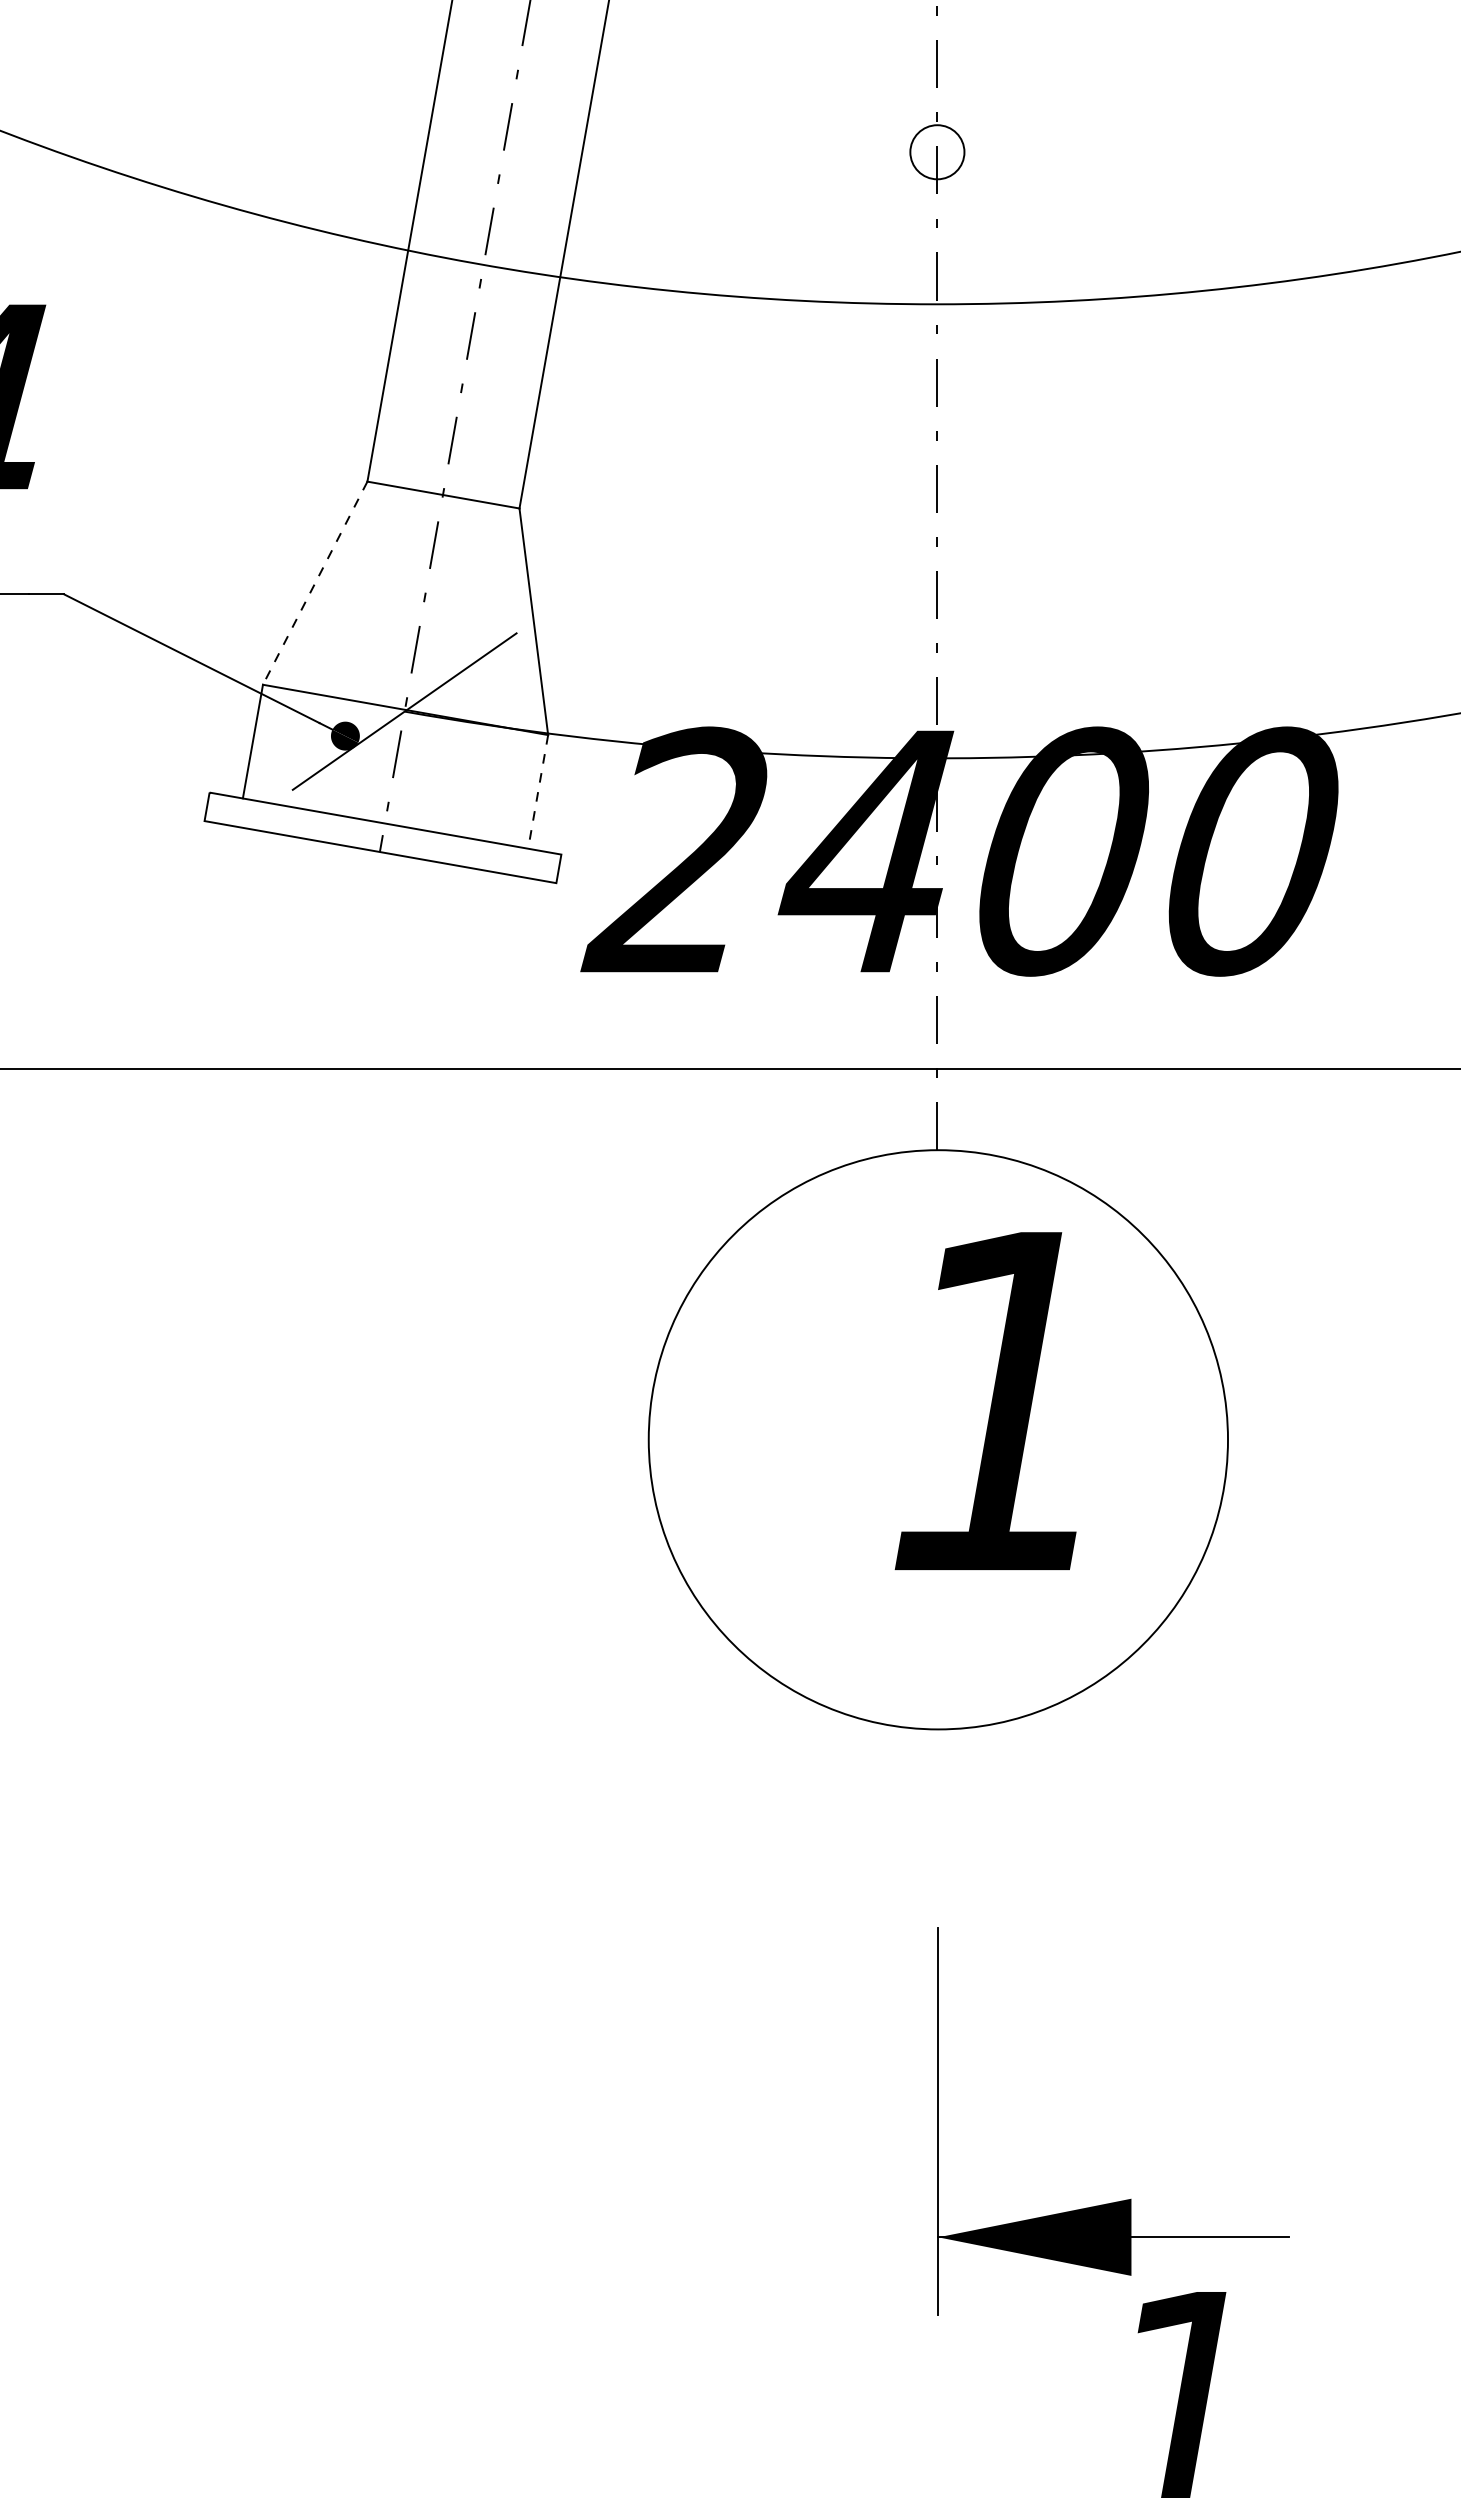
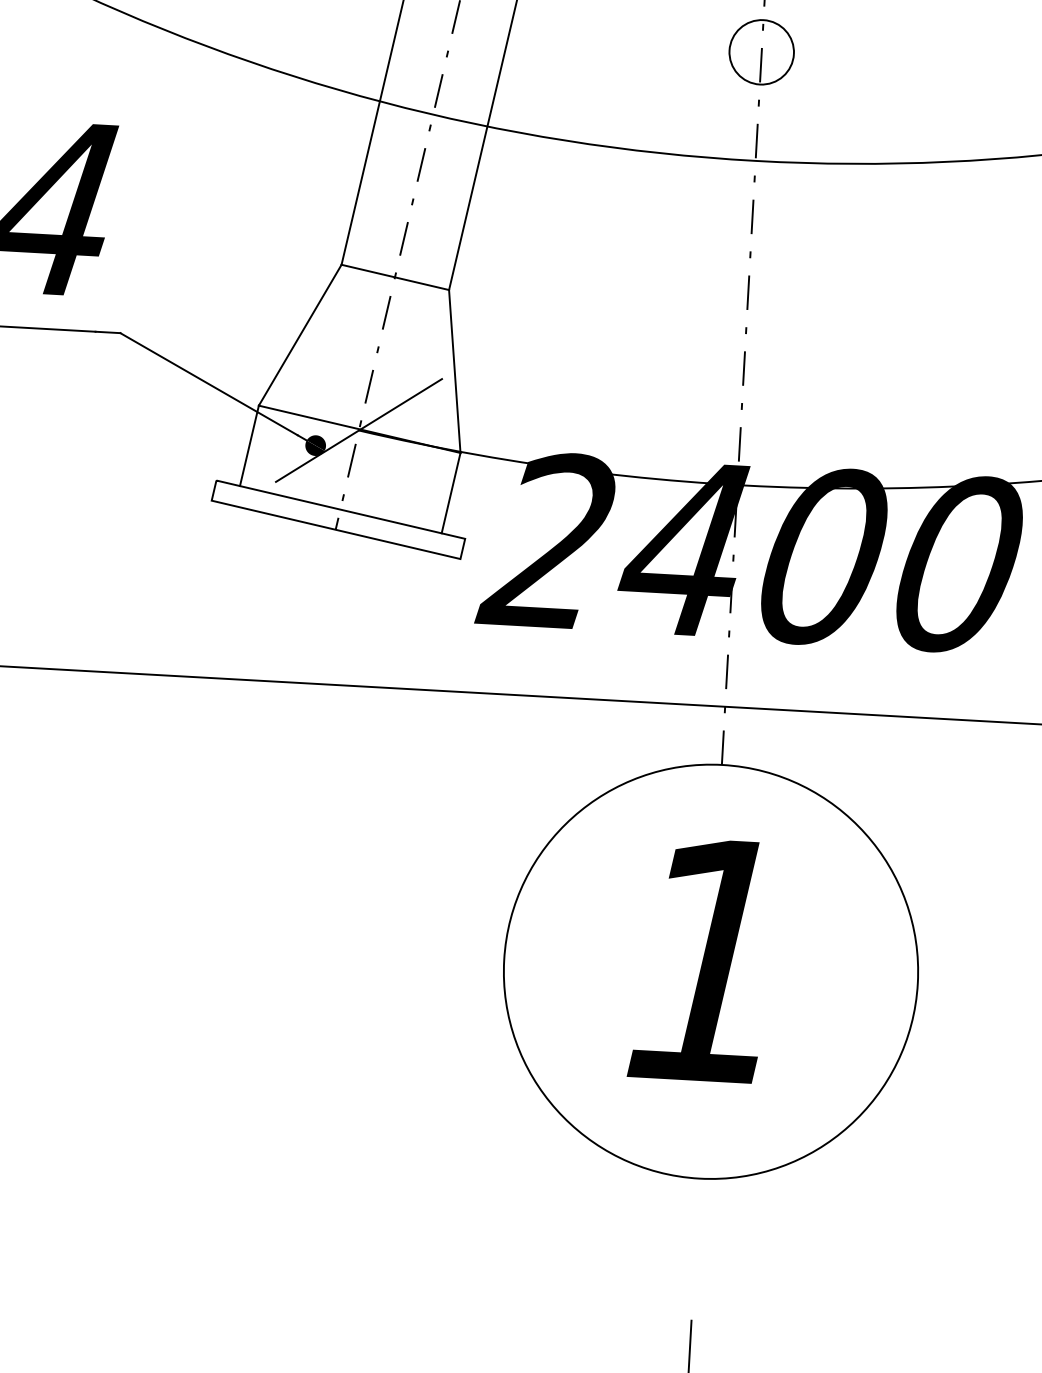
circle: (937, 152) -> (761, 52), size x1.67
line: (314, 583) -> (299, 335), dashed -> solid
line: (538, 791) -> (451, 492), dashed -> solid
text: (985, 1400) -> (698, 959), moved

